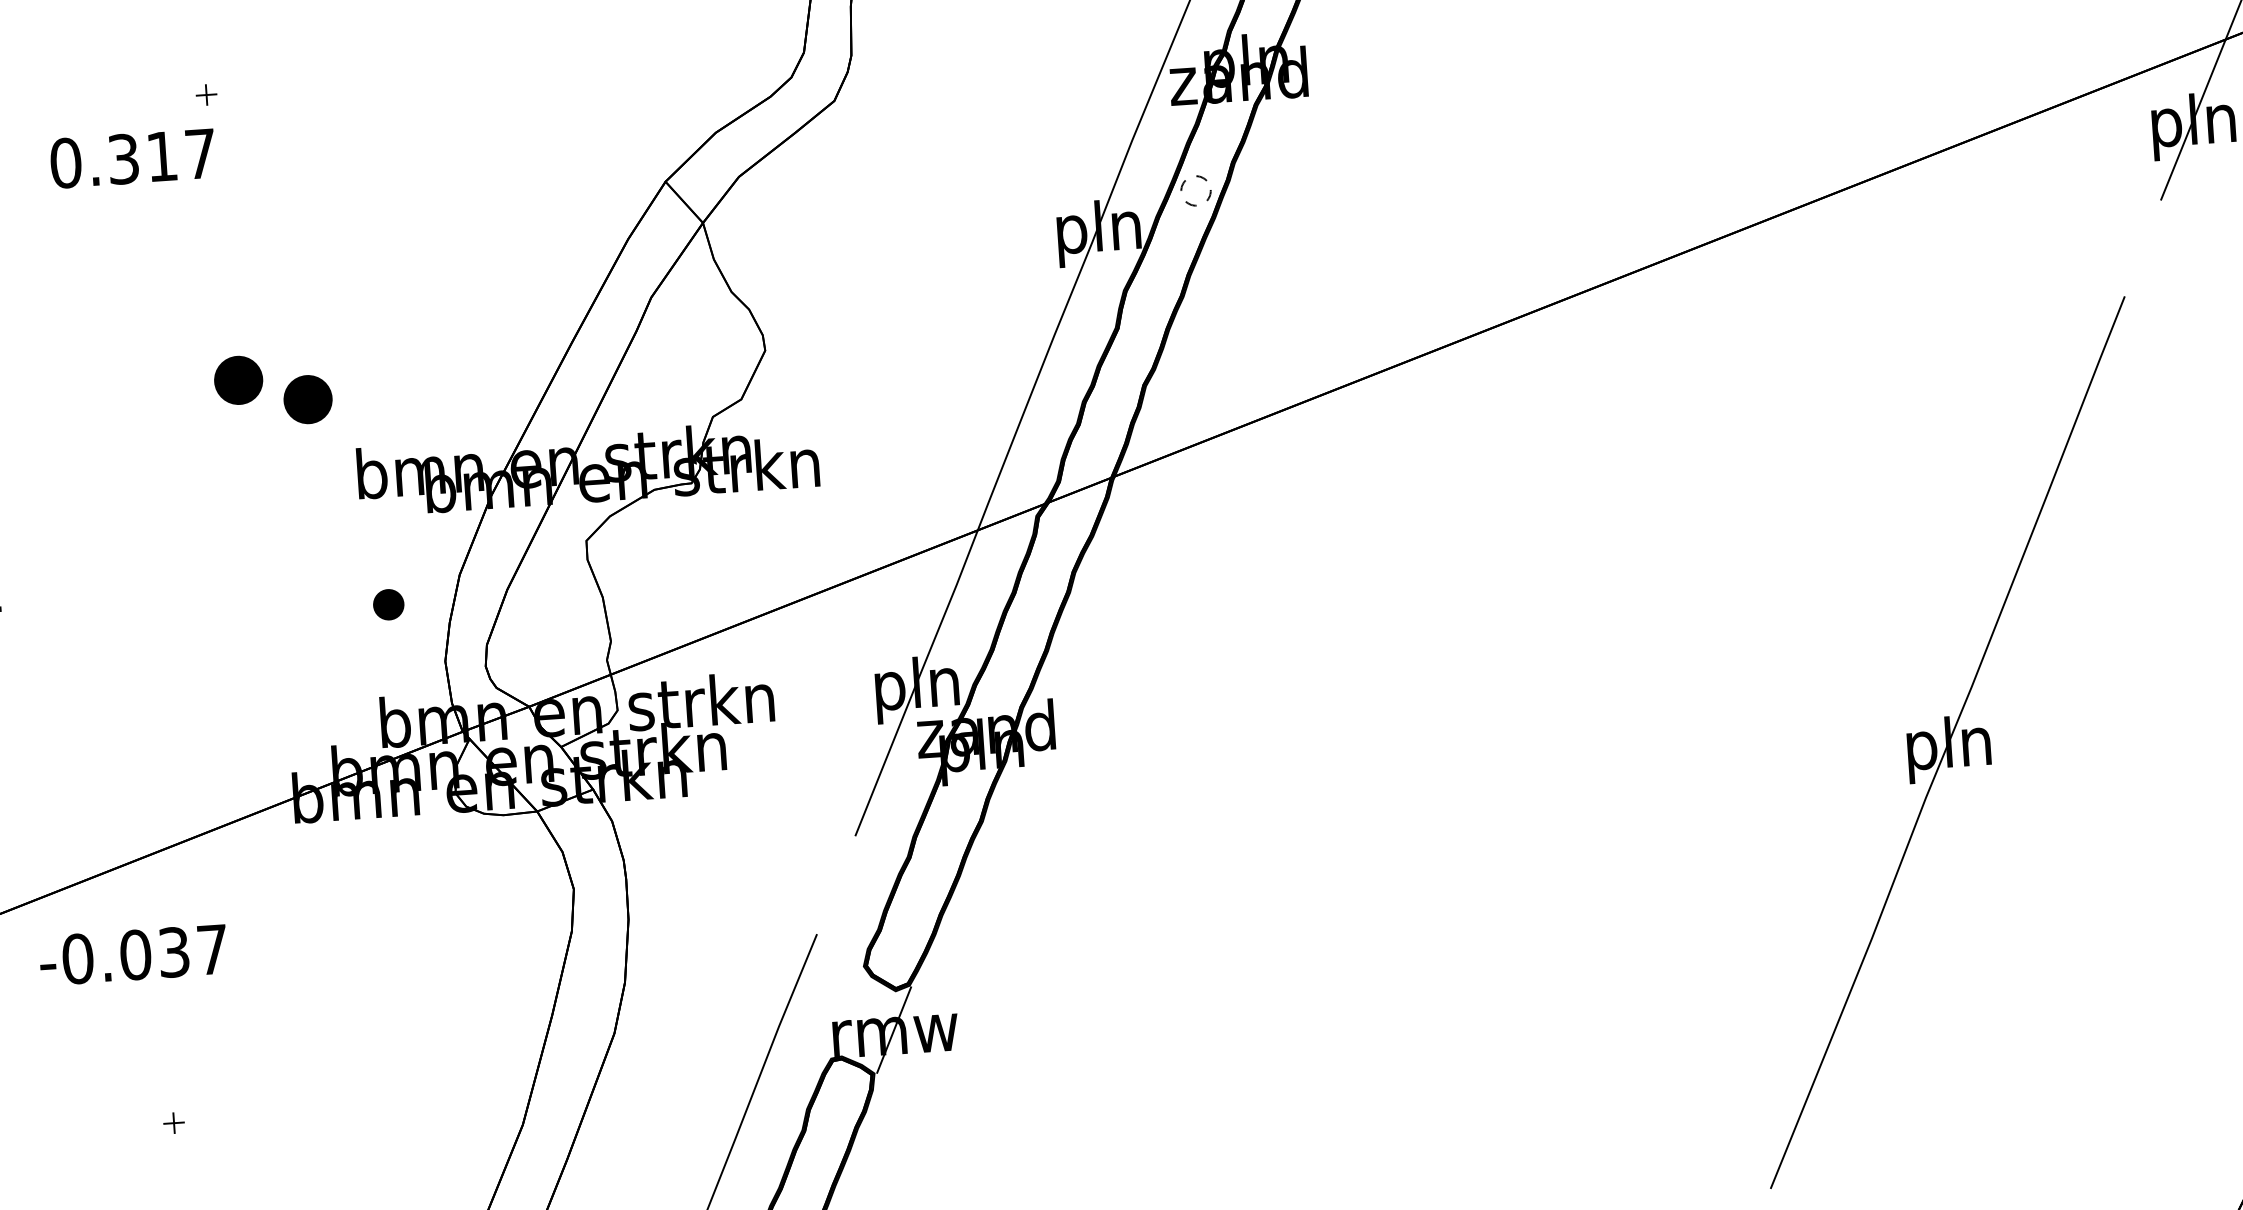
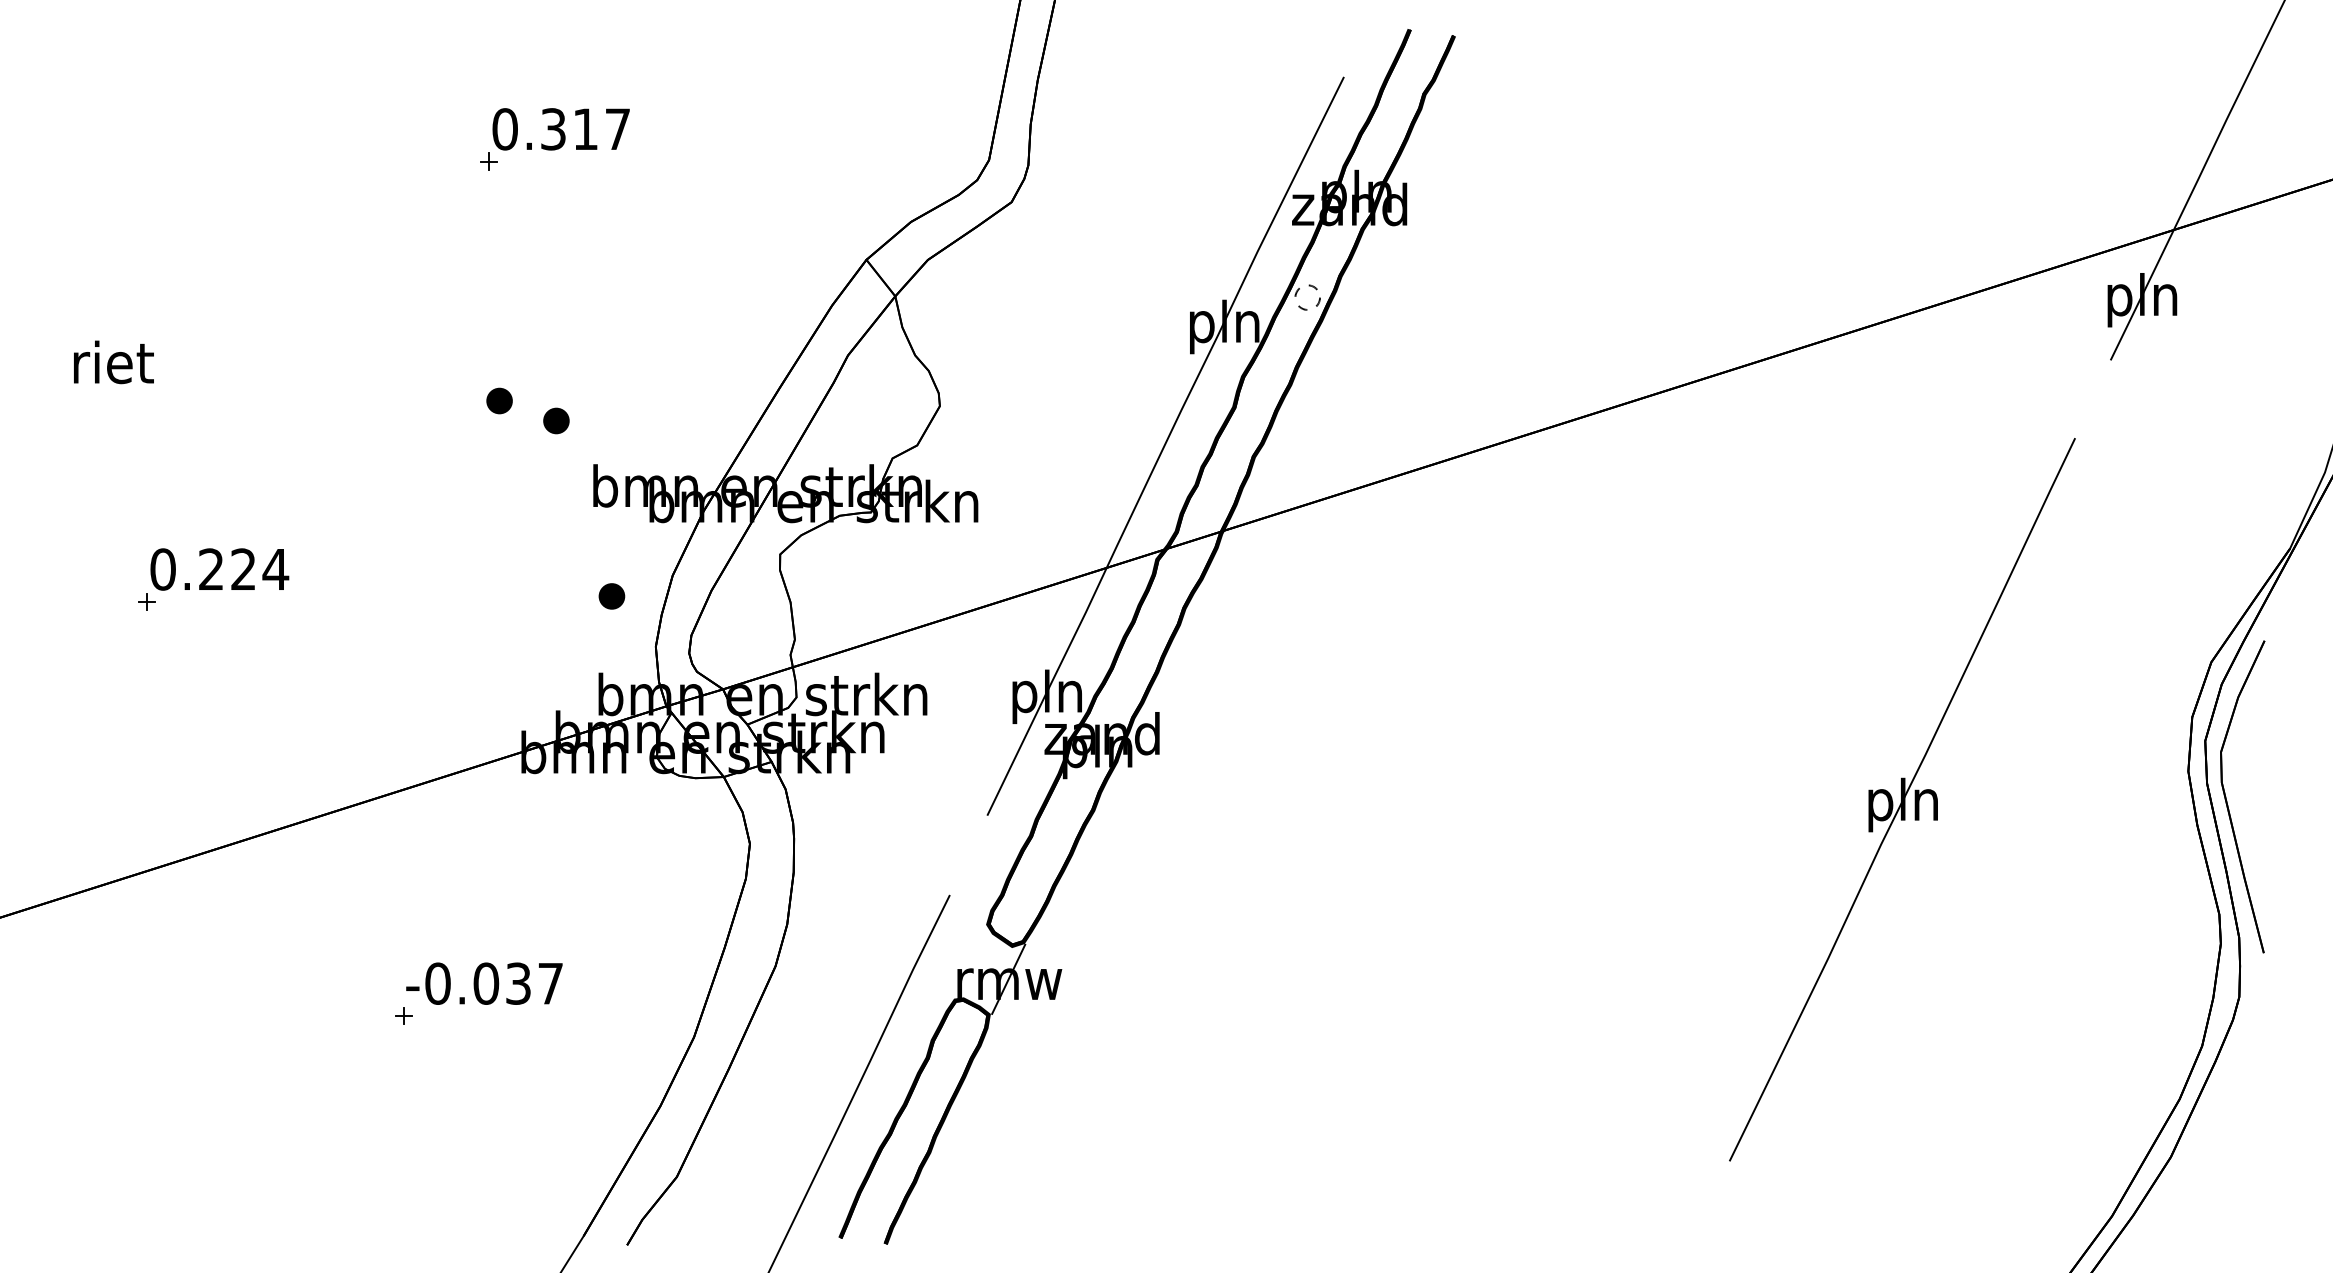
text: (132, 158) -> (560, 129), moved
part: (238, 379) -> (499, 400), size x0.62
part: (308, 399) -> (556, 420), size x0.62
text: (133, 954) -> (484, 983), moved

